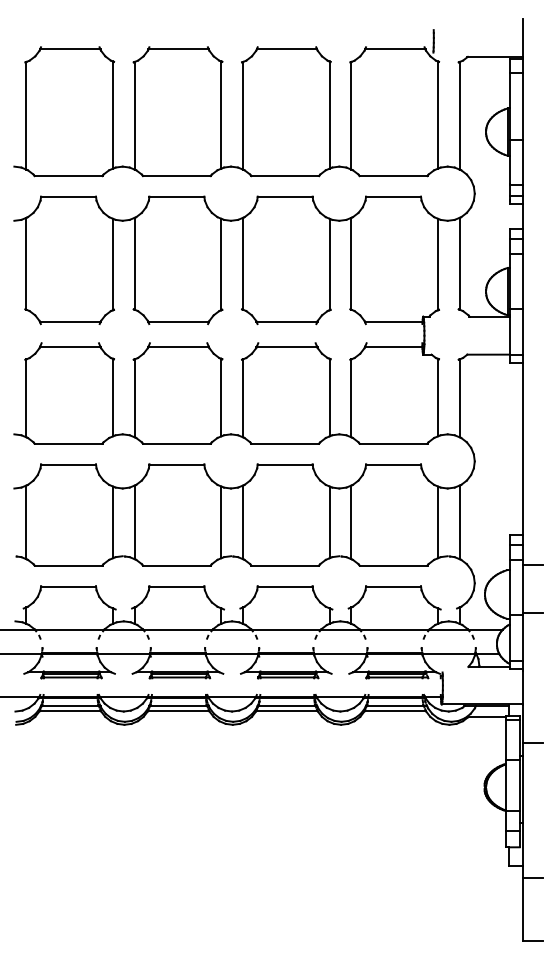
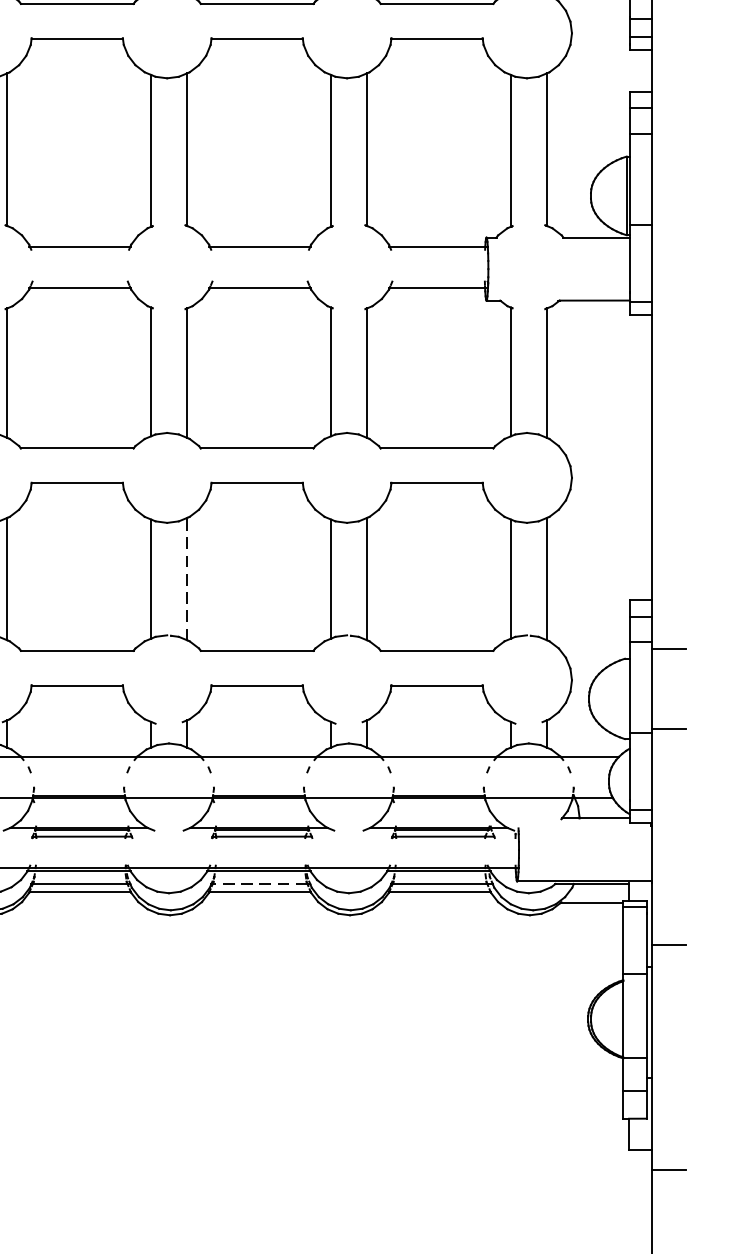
line: (243, 522) -> (187, 579), solid -> dashed
line: (286, 706) -> (259, 884), solid -> dashed

